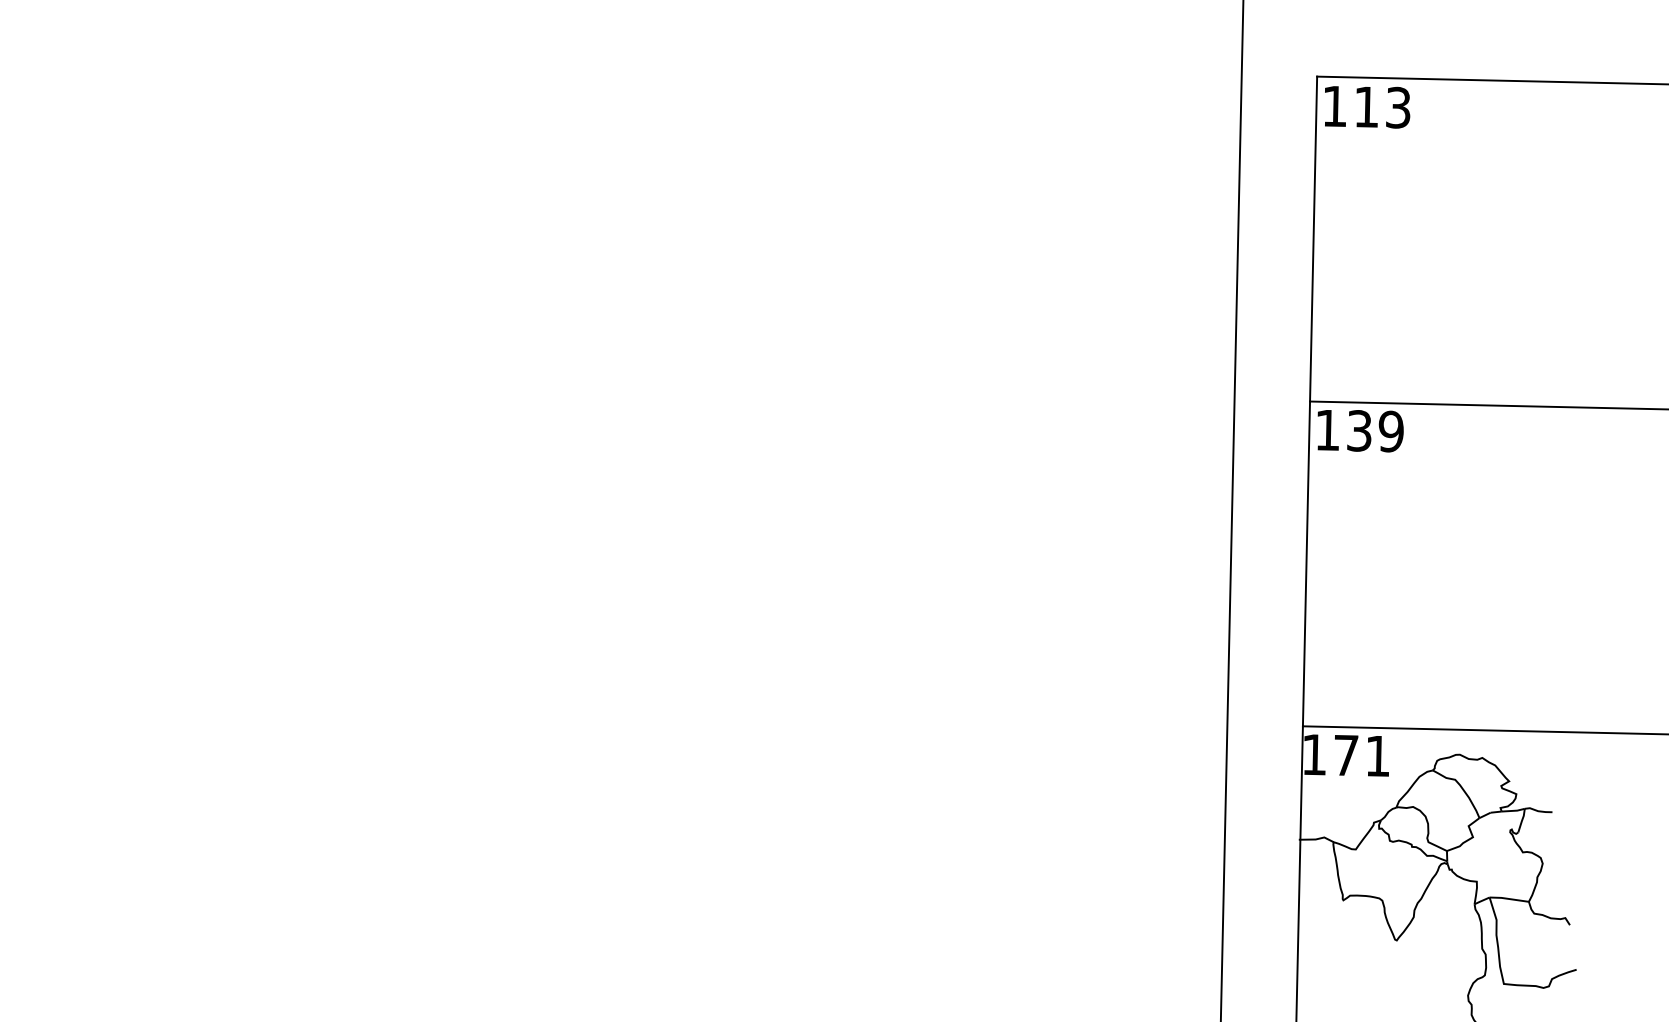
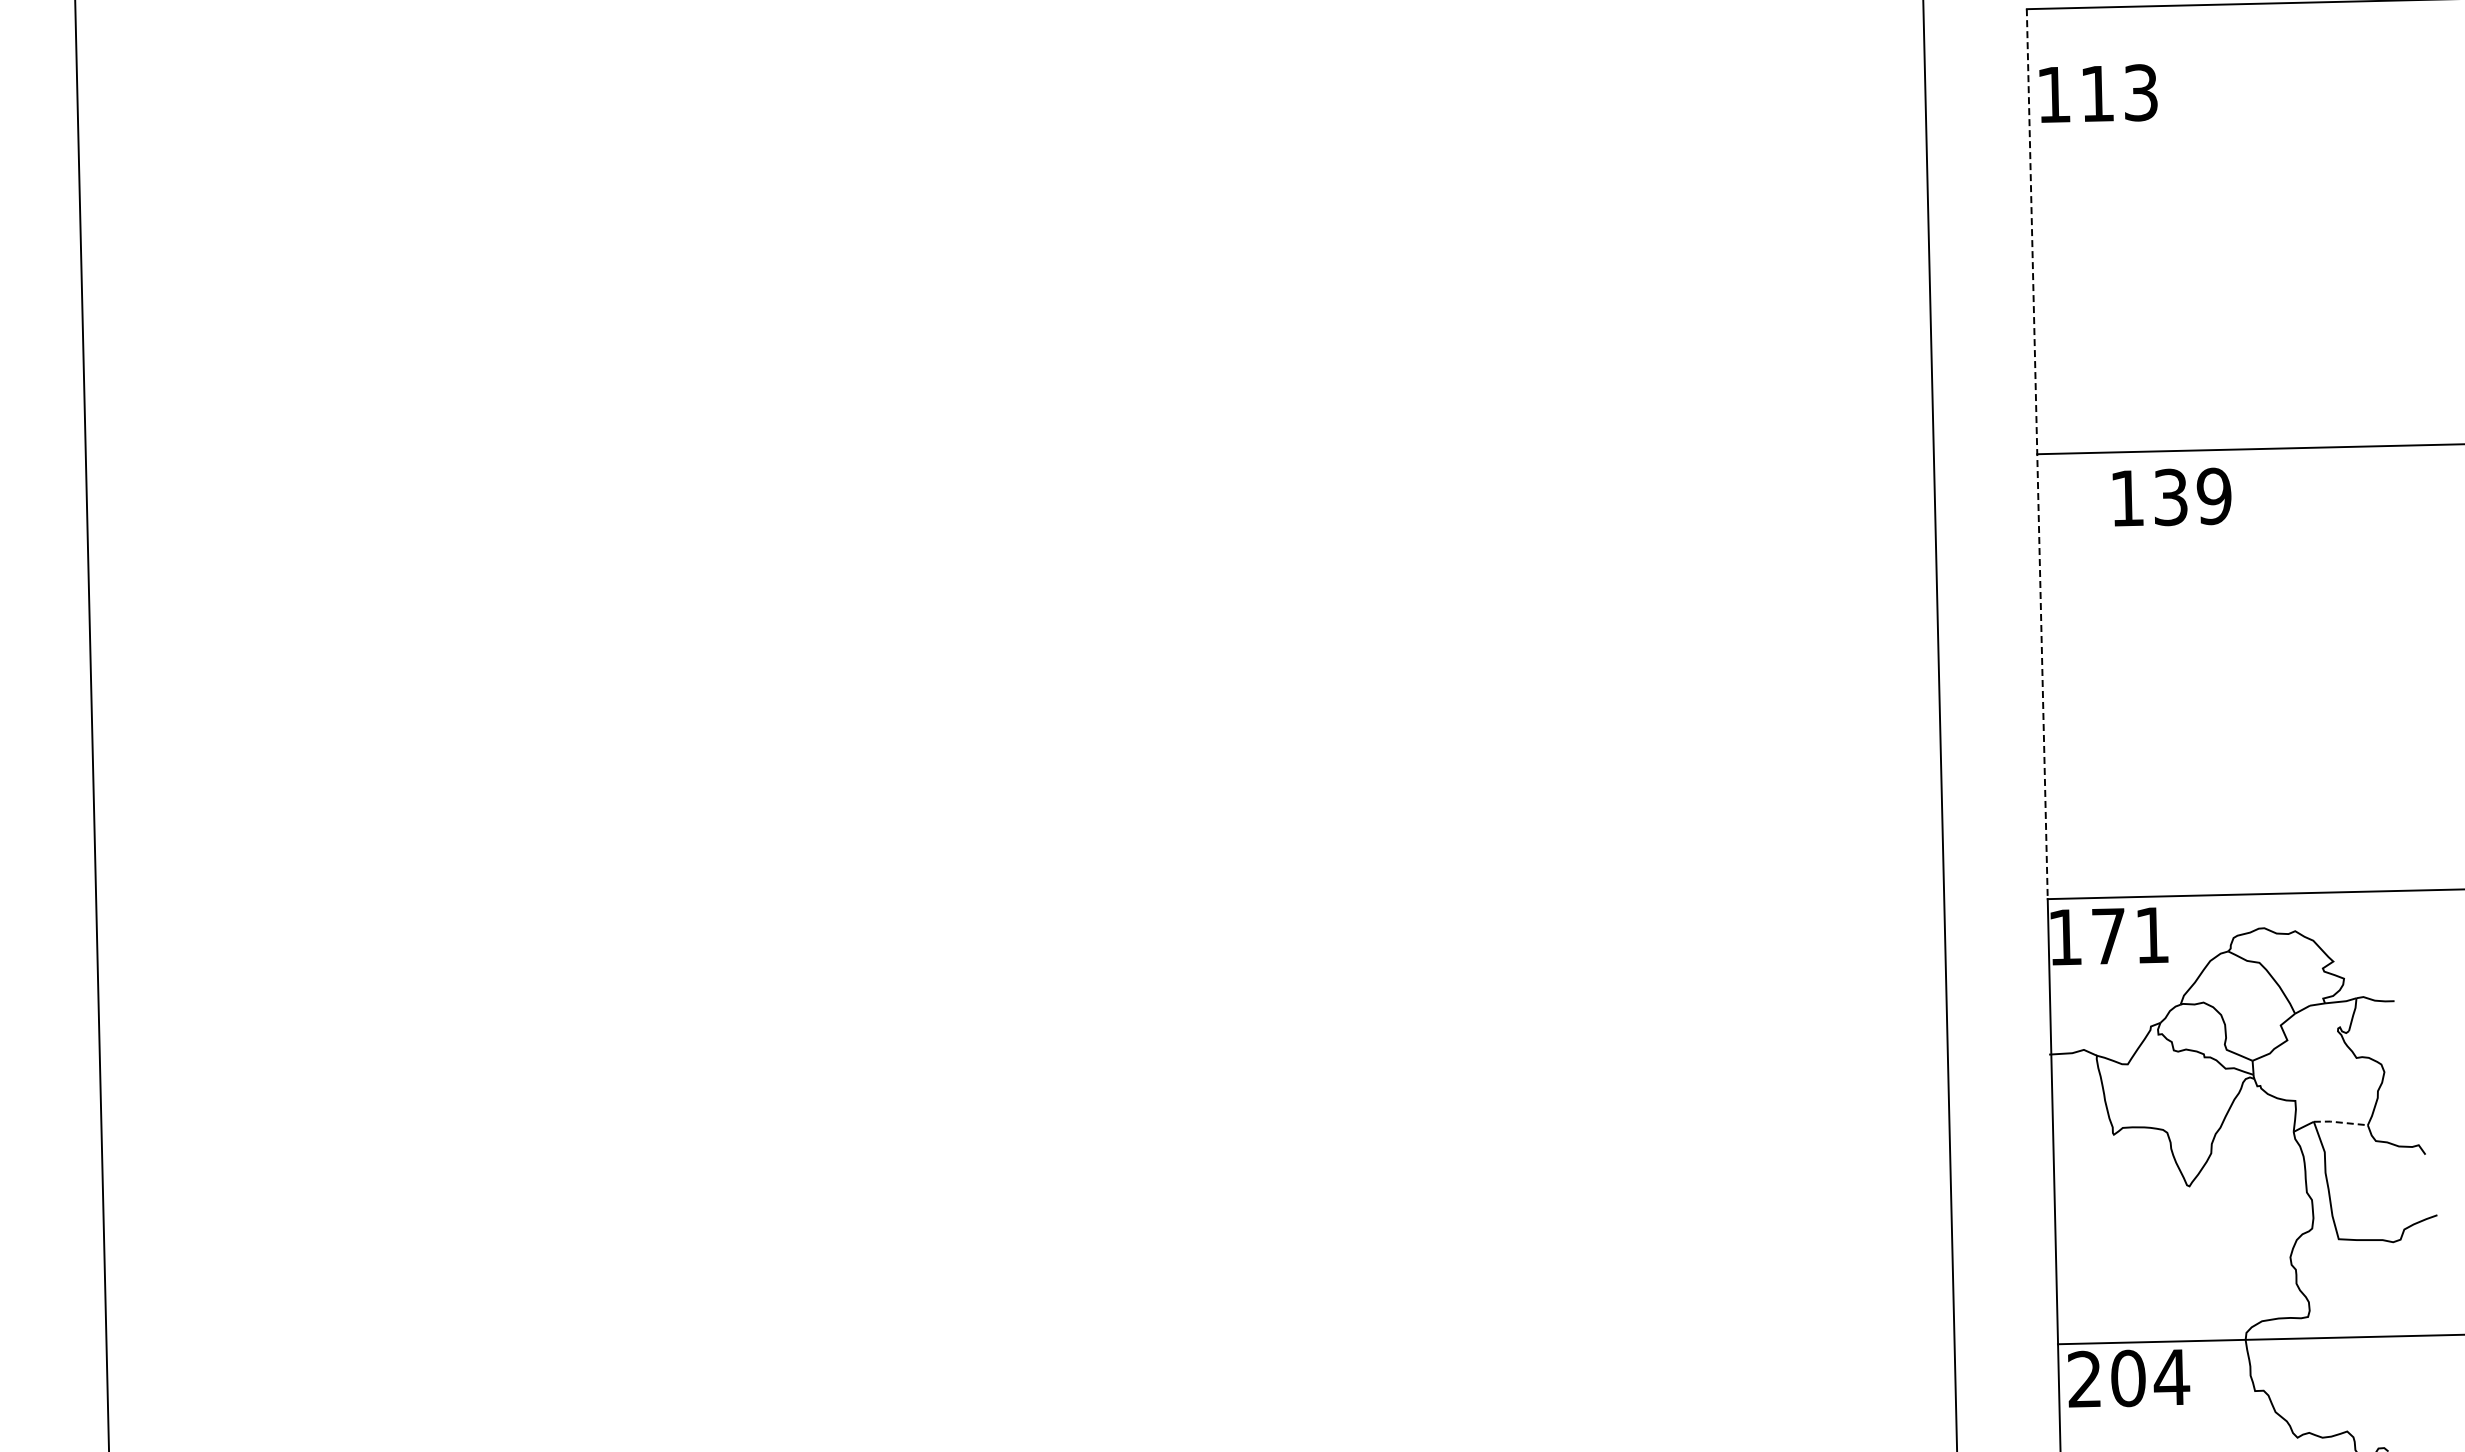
text: (1367, 106) -> (2098, 93), moved
line: (1310, 401) -> (2037, 454), solid -> dashed
text: (1360, 430) -> (2171, 496), moved
line: (1509, 898) -> (2340, 1122), solid -> dashed

